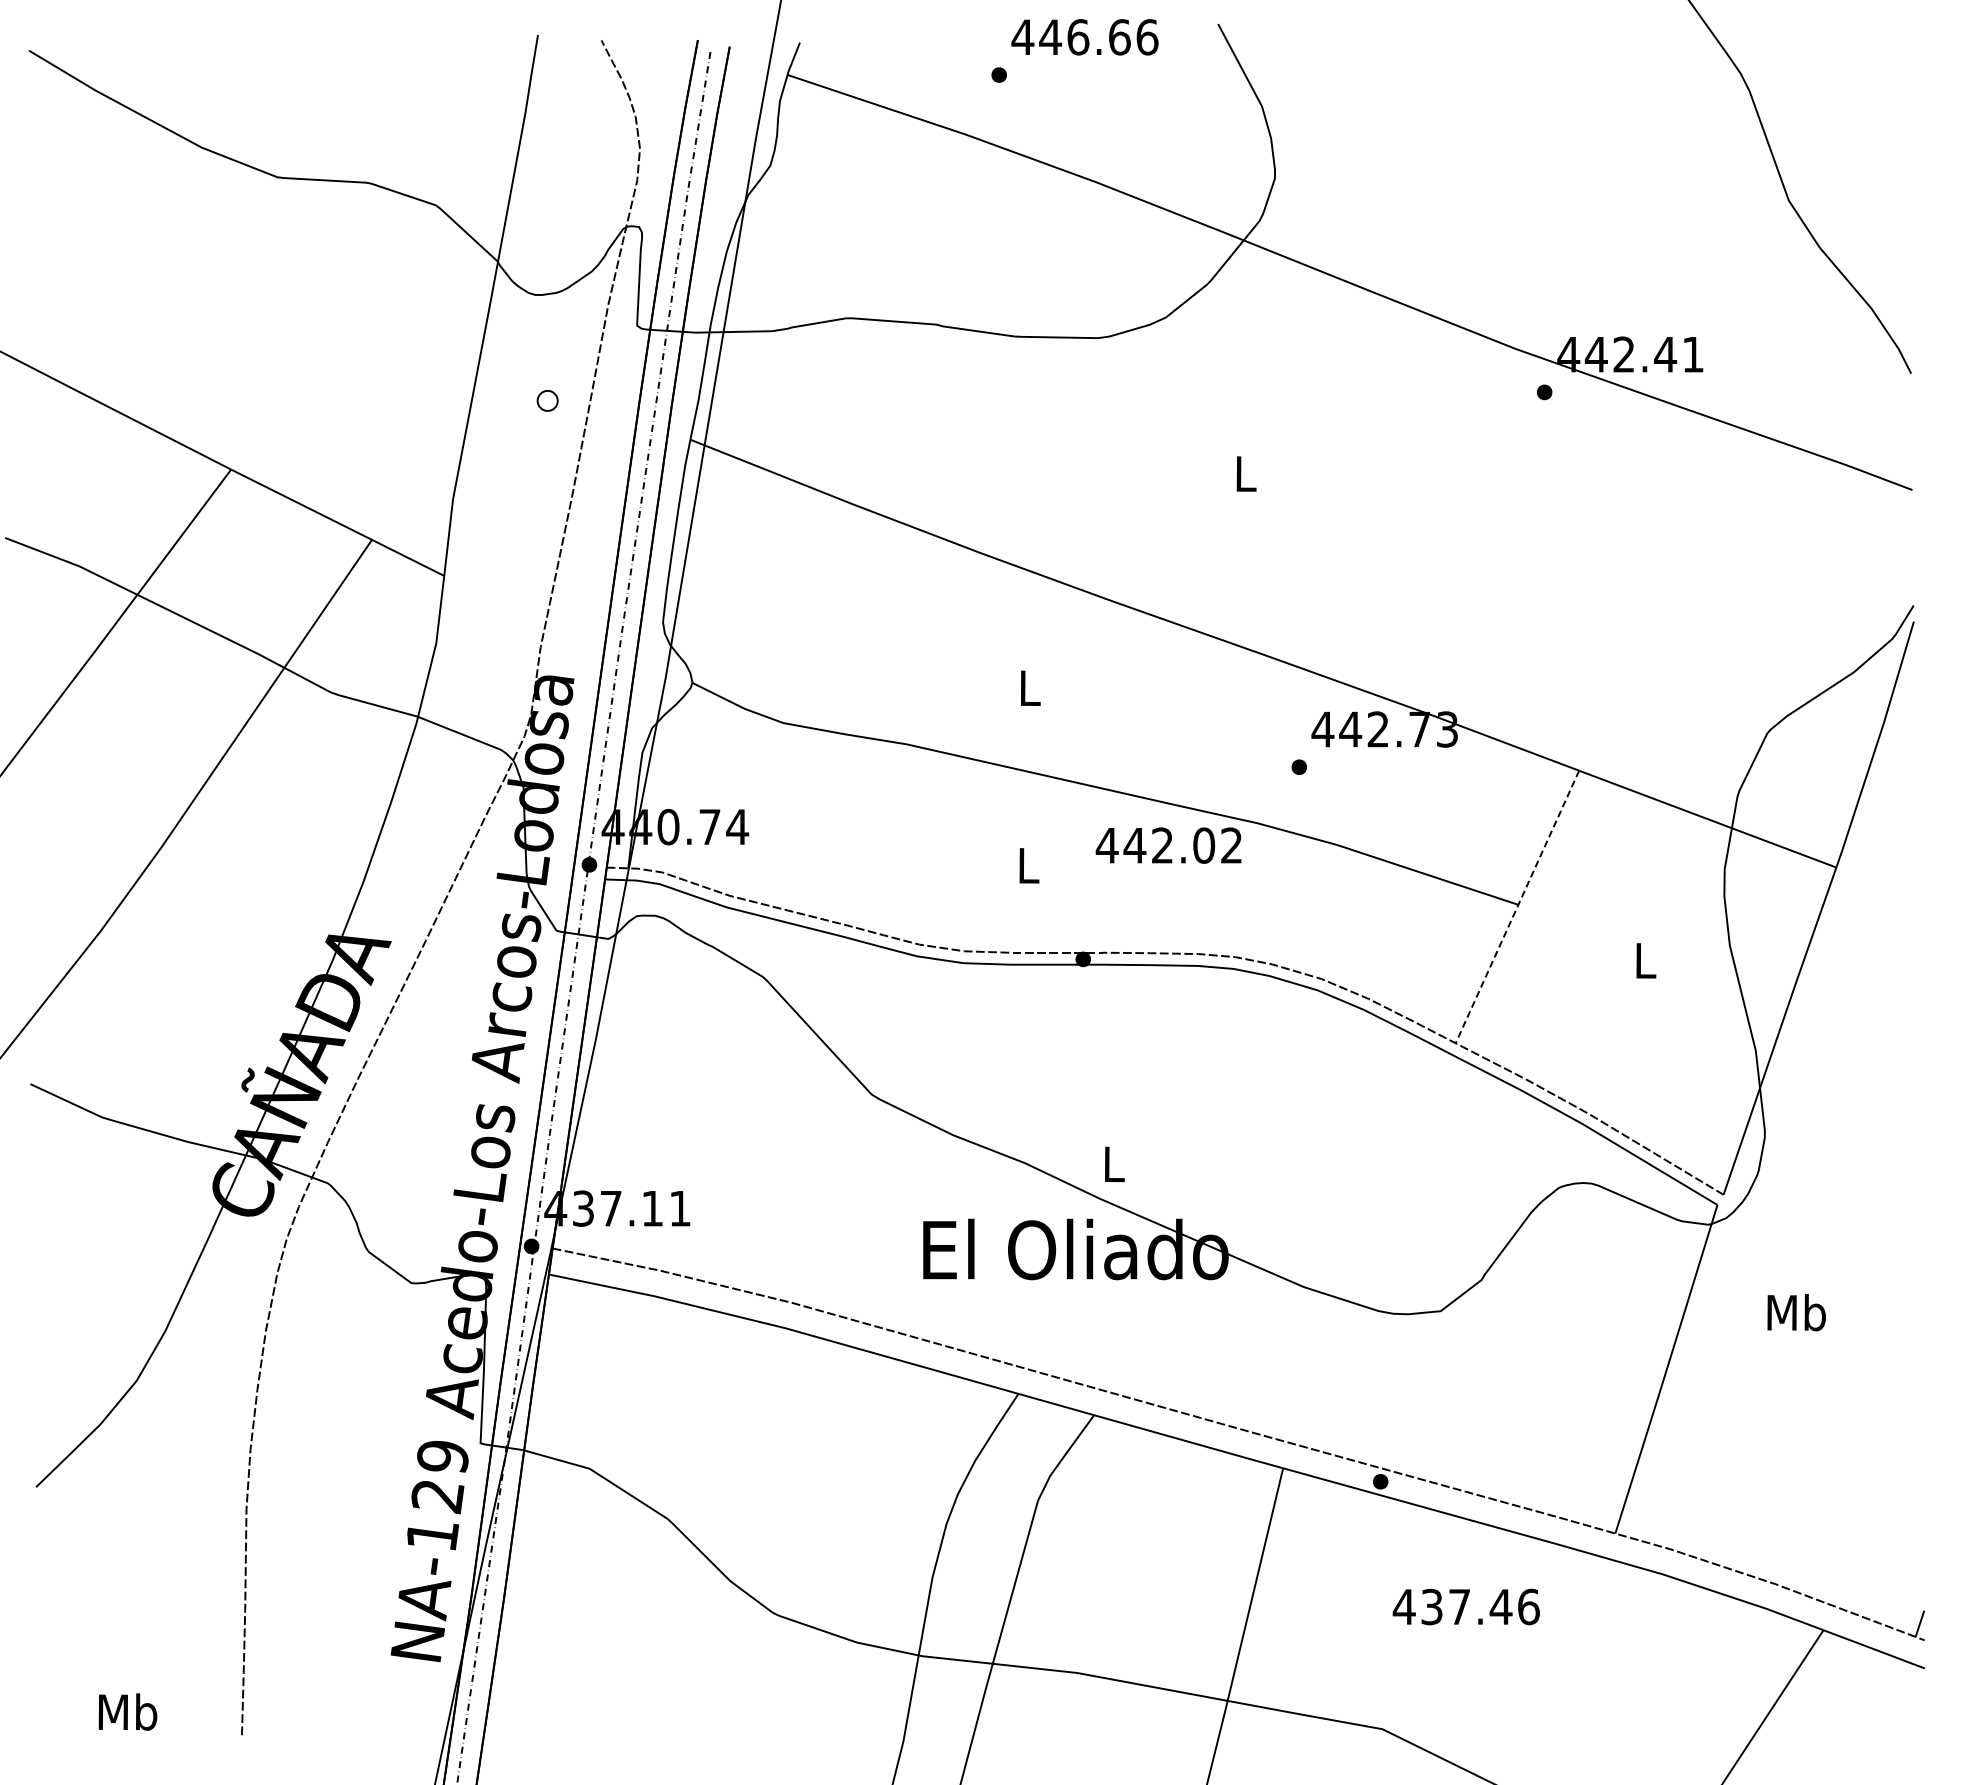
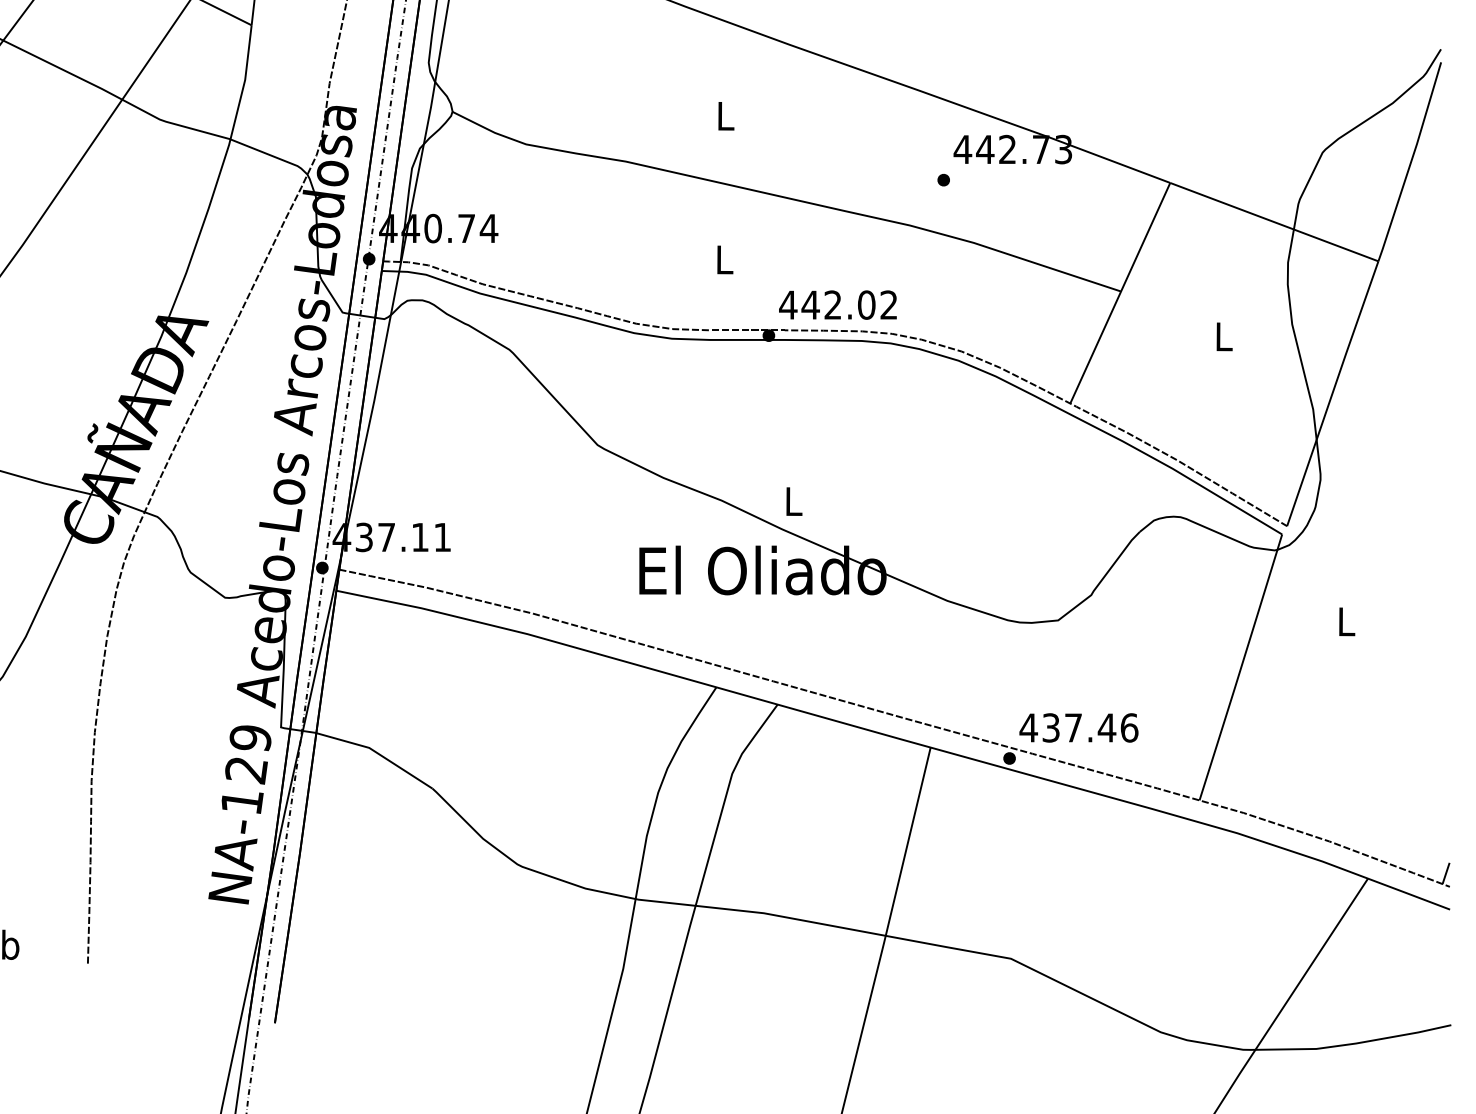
text: (1168, 845) -> (837, 305), moved
line: (1517, 907) -> (1120, 293), dashed -> solid
text: (1796, 1312) -> (1346, 621), Mb -> L
text: (1465, 1606) -> (1078, 727), moved

